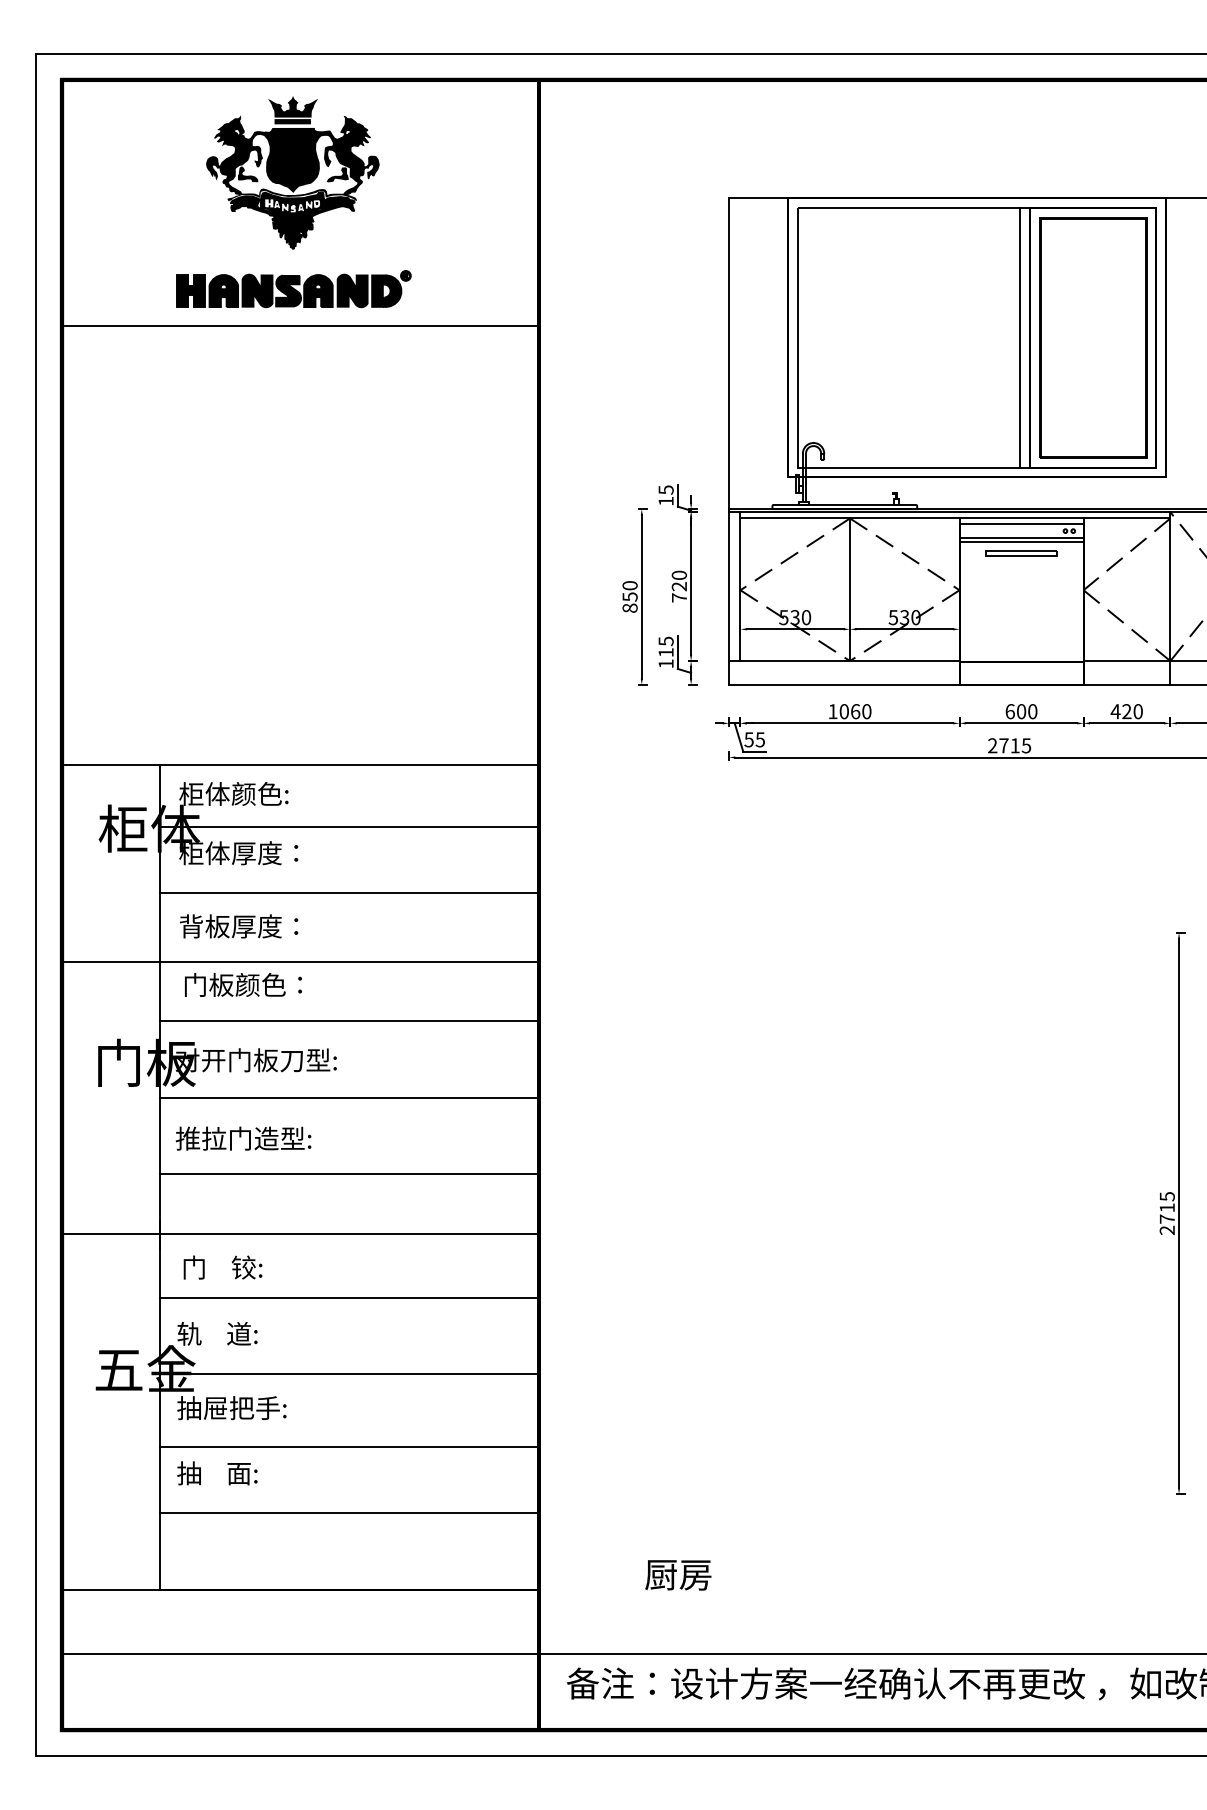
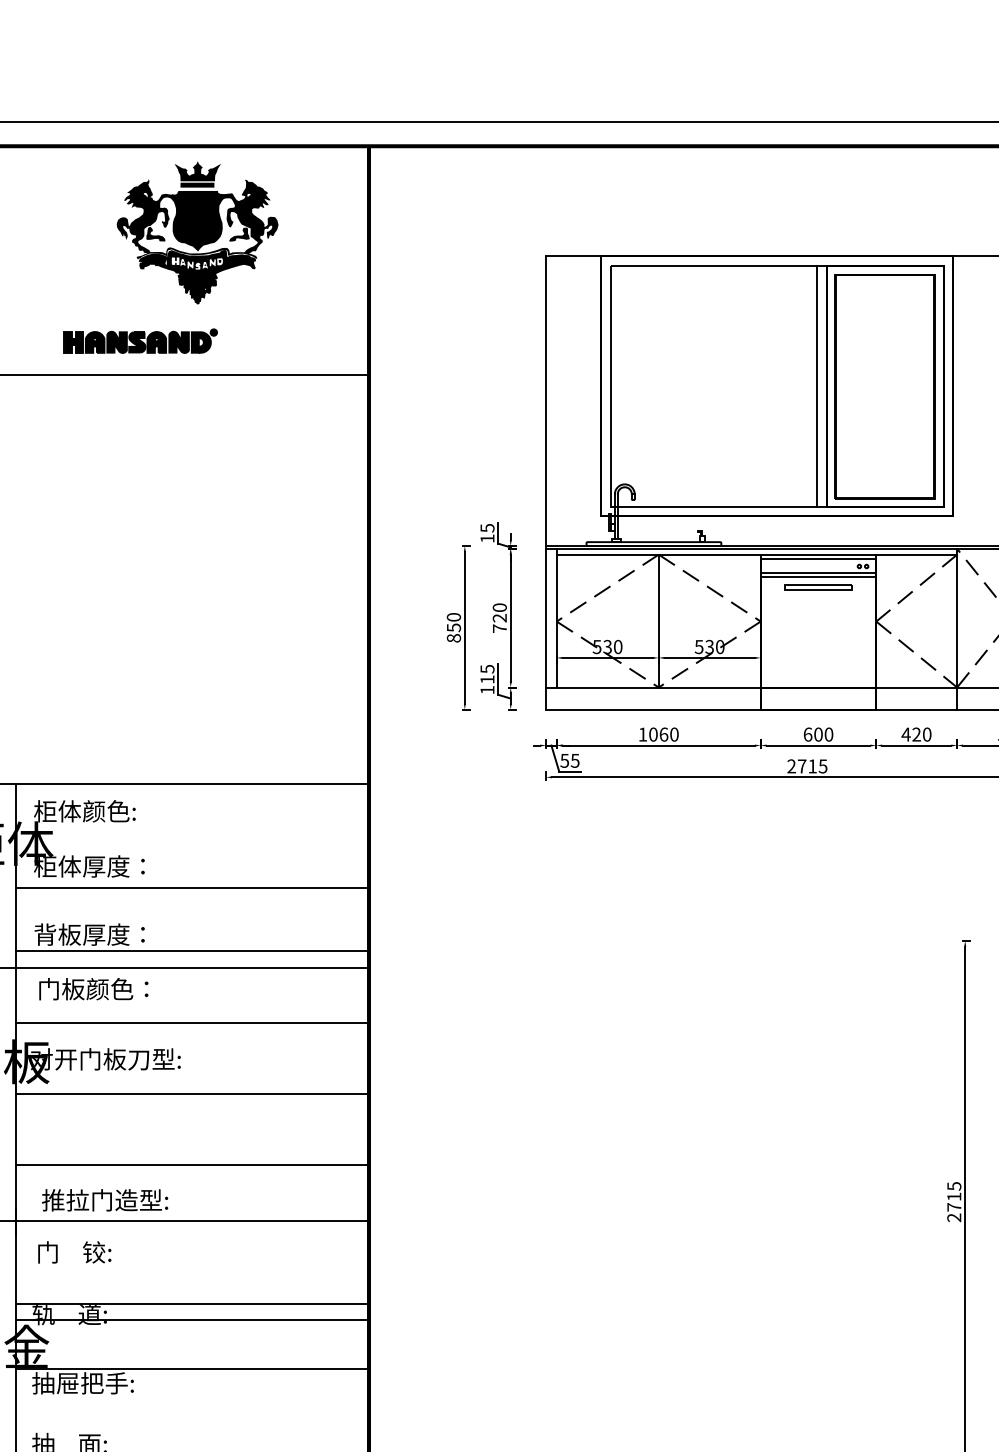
part: (292, 172) -> (197, 232), moved
part: (293, 289) -> (140, 341), size x0.7
line: (348, 826) -> (191, 888), moved
line: (348, 892) -> (191, 950), moved
text: (243, 1138) -> (105, 1200), moved
line: (348, 1298) -> (191, 1320), moved
line: (348, 1374) -> (191, 1304), moved
line: (348, 1446) -> (191, 1368), moved

